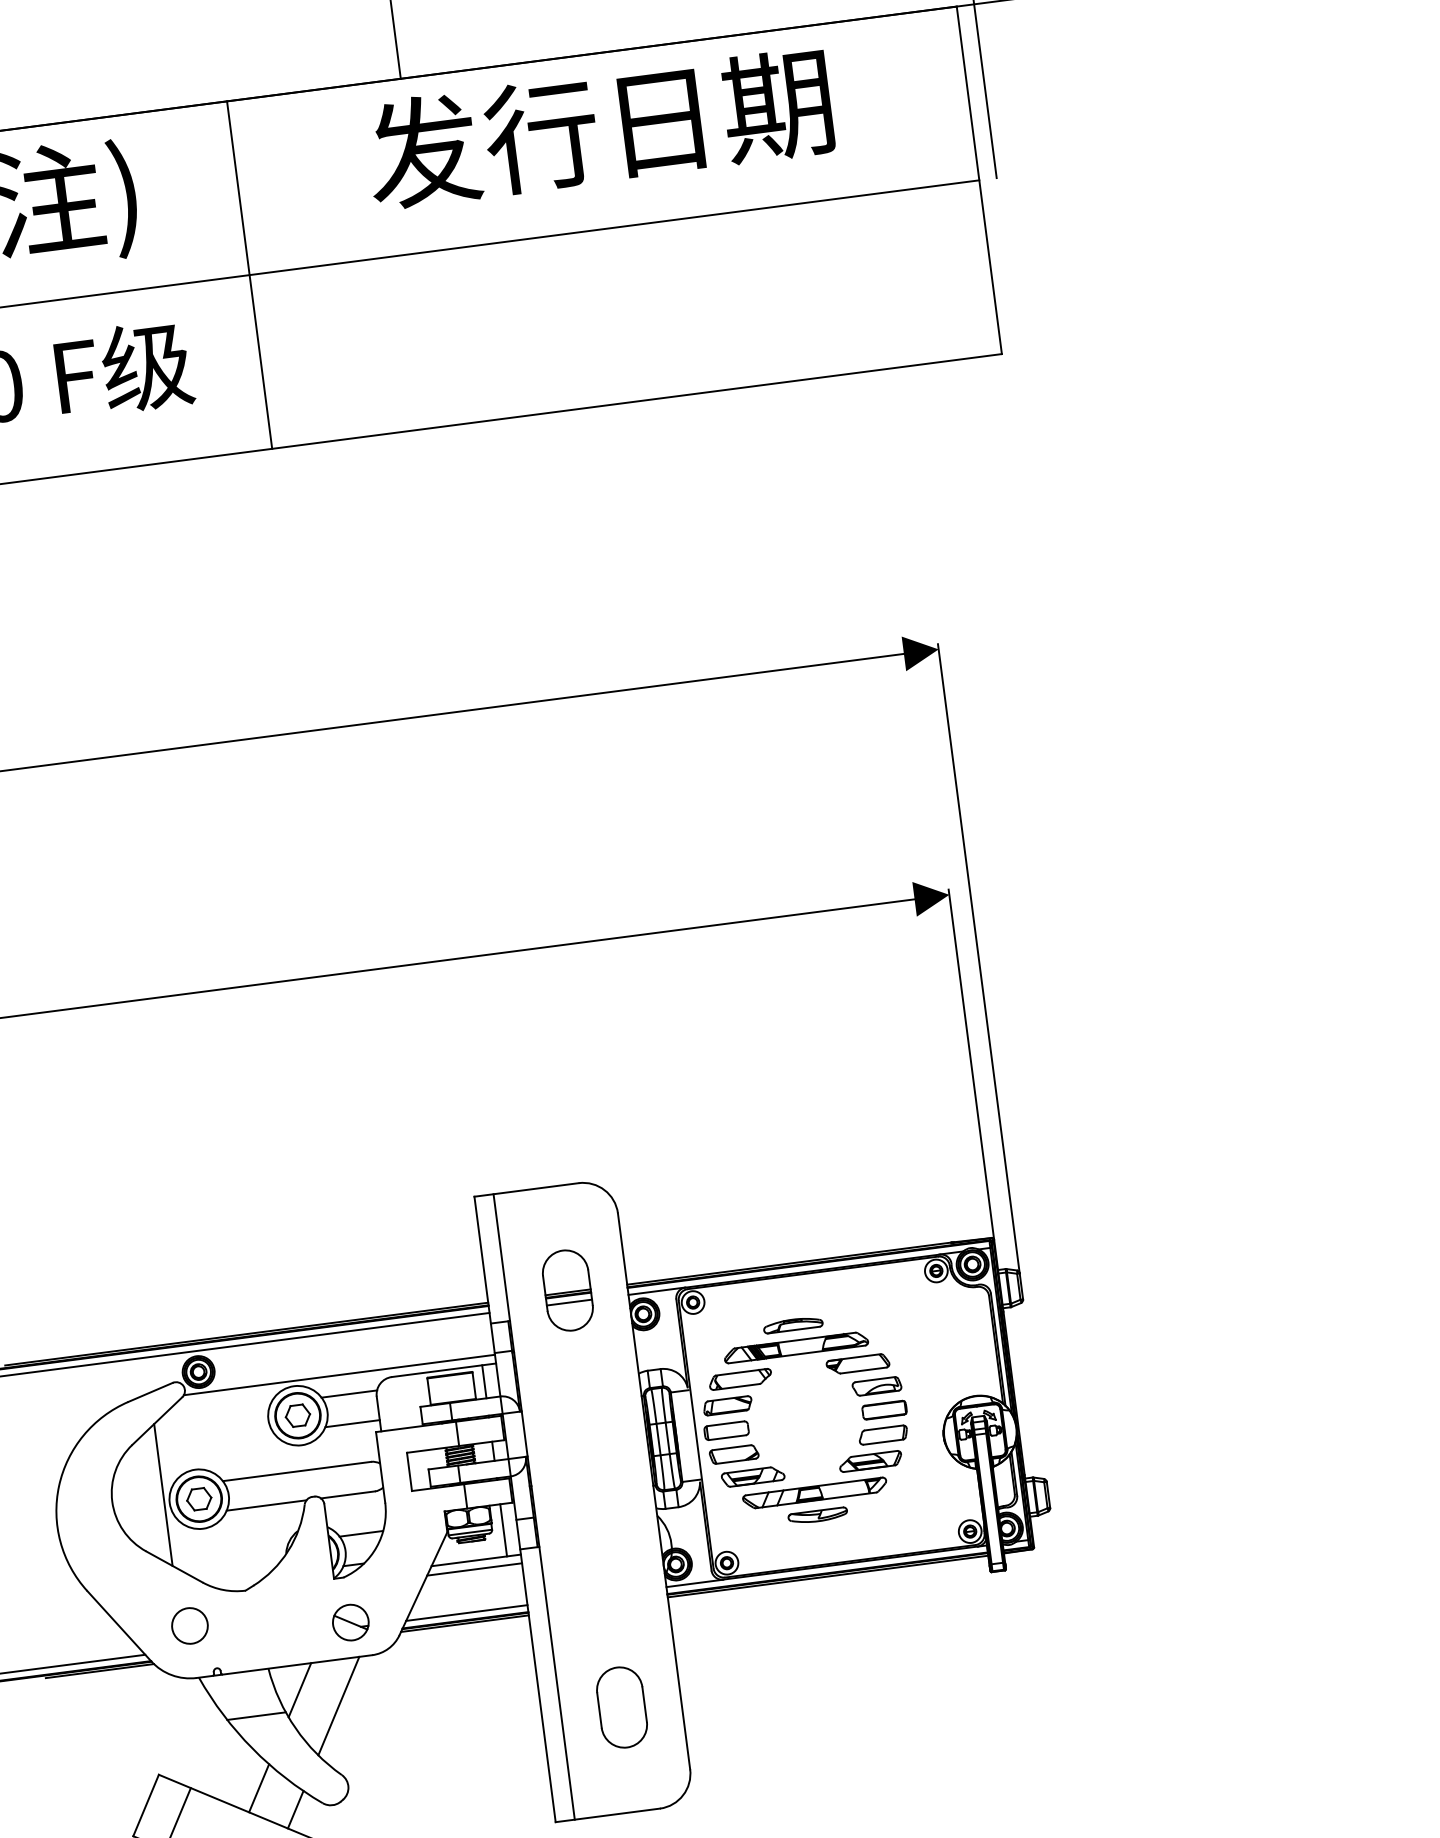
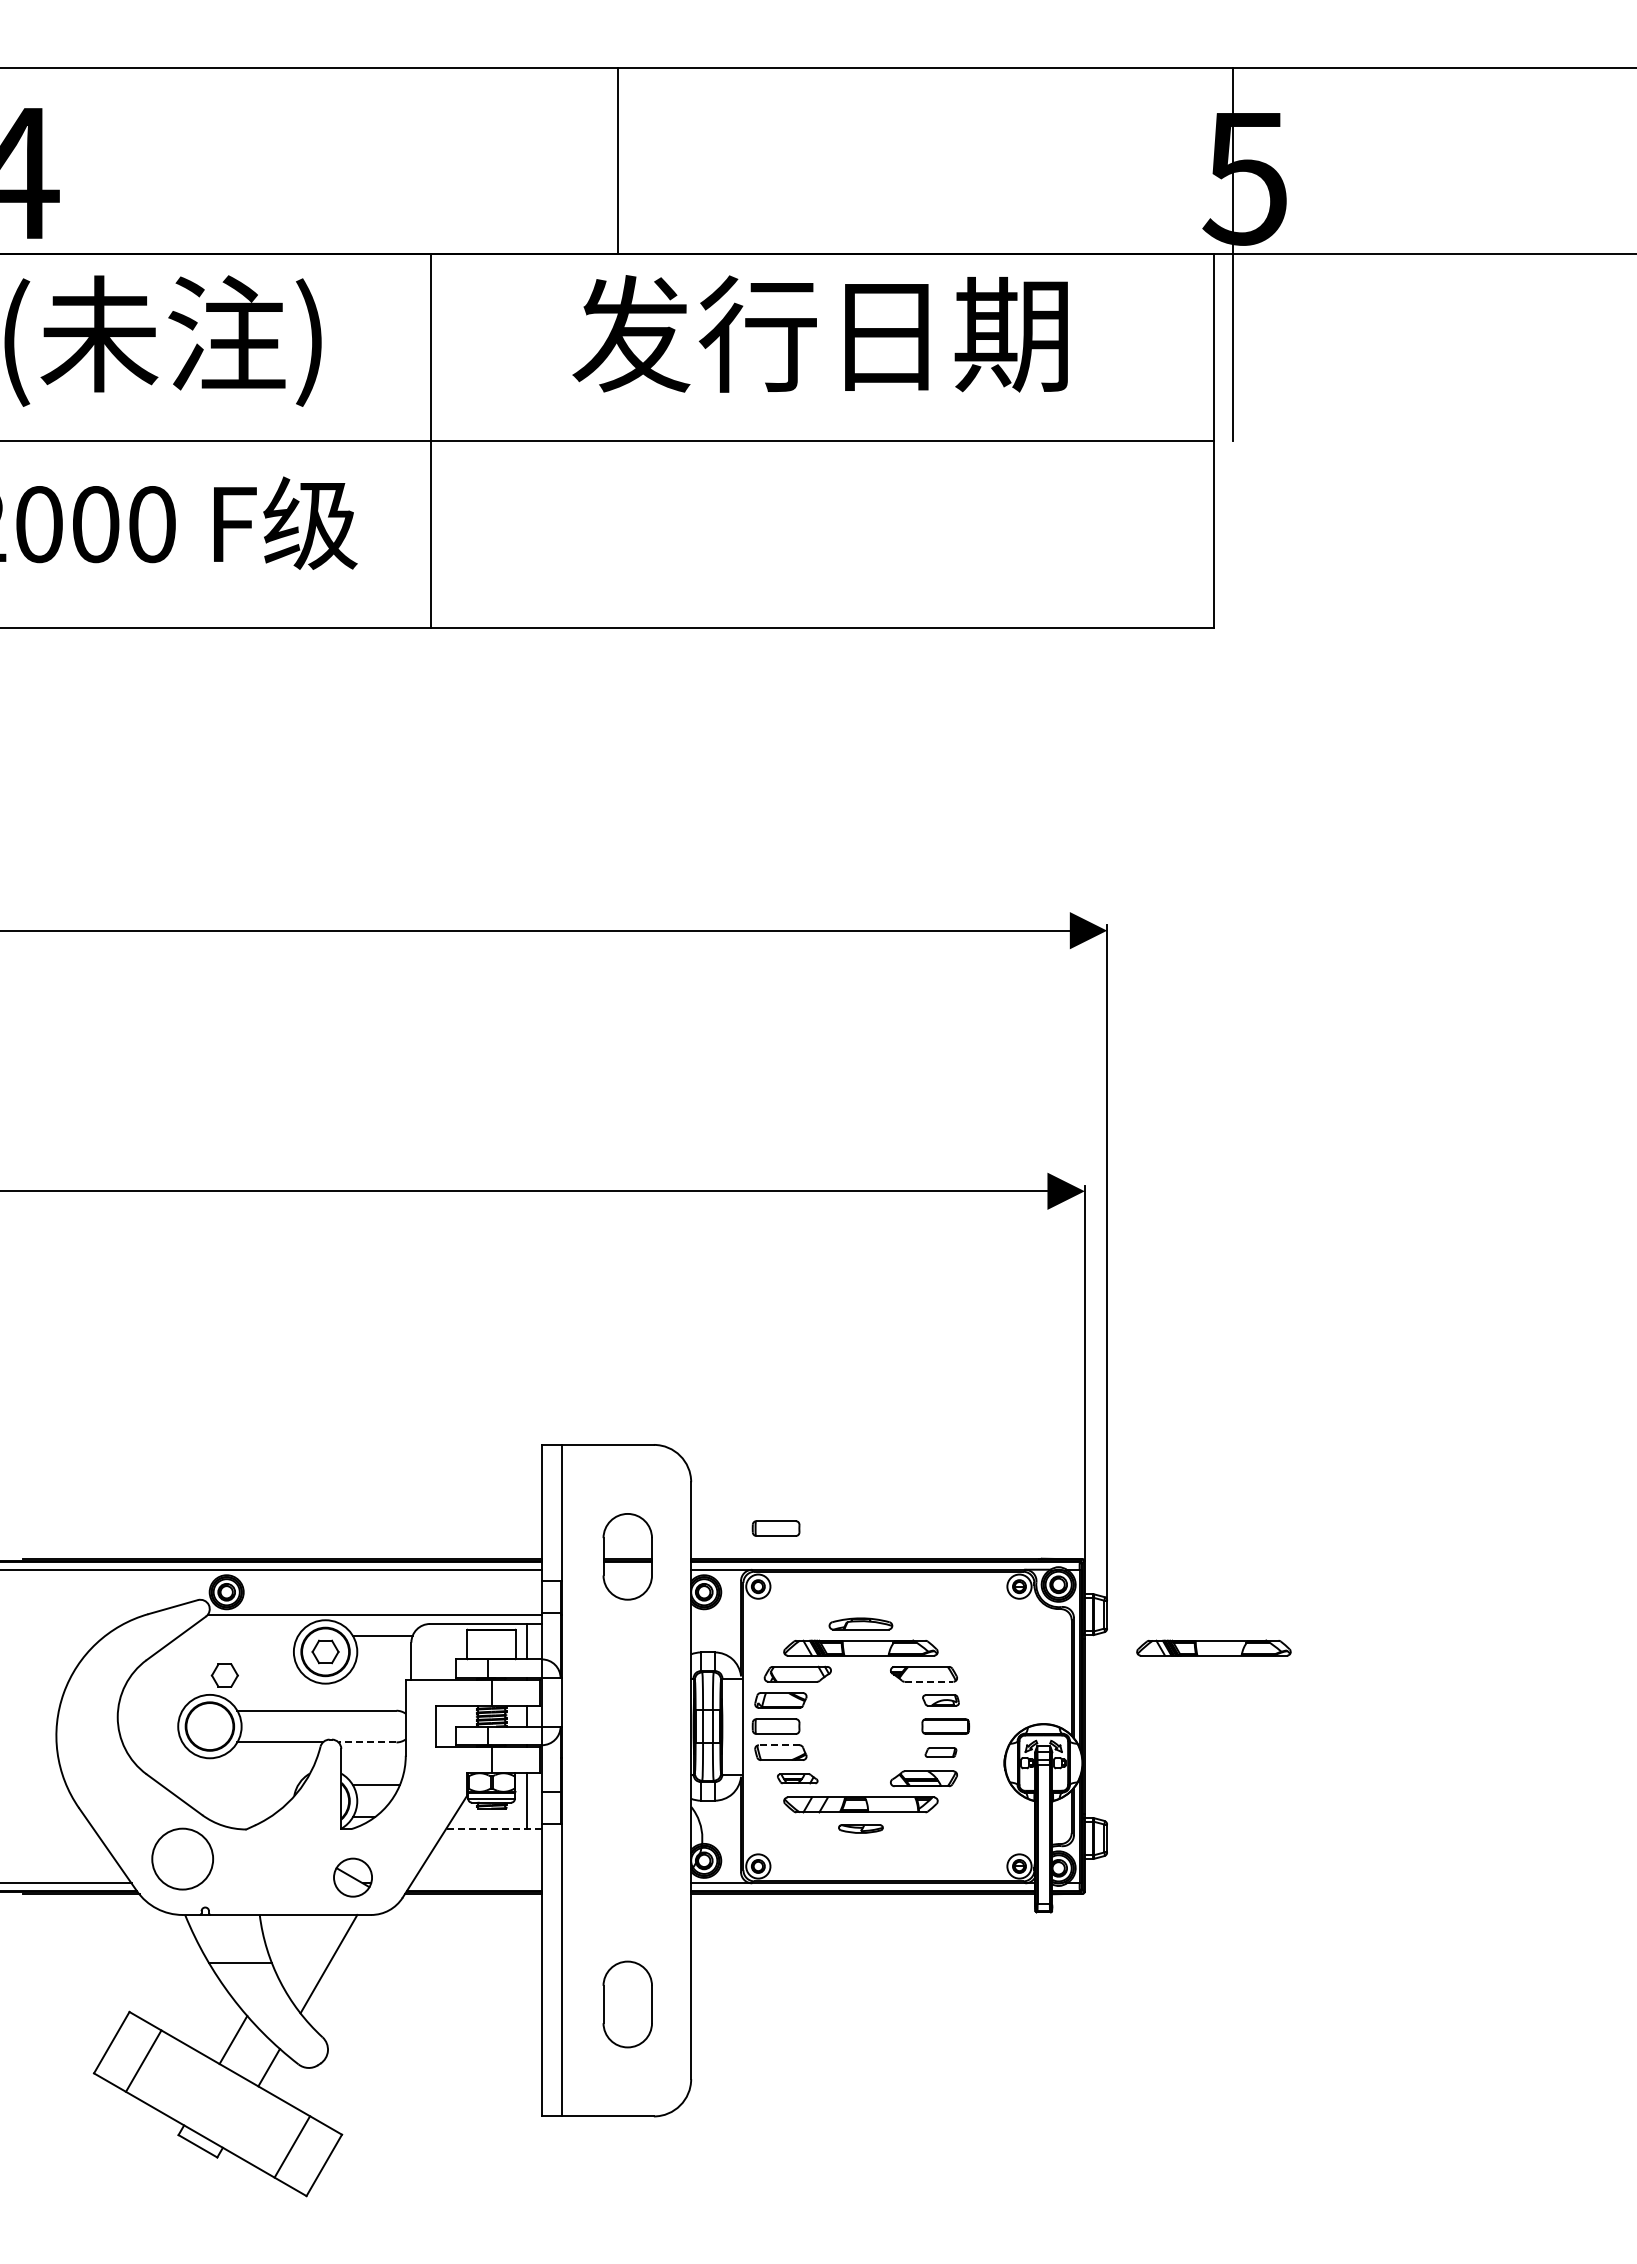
part: (702, 1246) -> (775, 1528), added
line: (569, 1302) -> (627, 1569), removed
part: (1124, 1304) -> (1213, 1647), added
line: (864, 1370) -> (929, 1681), solid -> dashed
part: (876, 1386) -> (940, 1700), size x0.7
line: (351, 1423) -> (381, 1667), removed
part: (882, 1434) -> (940, 1752), size x0.6
line: (731, 1448) -> (778, 1745), solid -> dashed
part: (752, 1476) -> (797, 1778), size x0.6
line: (347, 1494) -> (367, 1742), solid -> dashed
line: (163, 1495) -> (172, 1717), removed
part: (198, 1499) -> (224, 1675), moved
part: (817, 1515) -> (860, 1828), size x0.7
line: (475, 1560) -> (493, 1829), solid -> dashed
line: (474, 1569) -> (490, 1838), removed
line: (466, 1613) -> (476, 1883), removed
circle: (189, 1626) -> (182, 1859), size x1.6
line: (299, 1689) -> (289, 1941), removed

